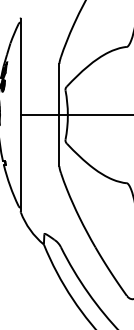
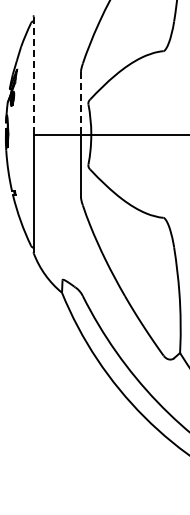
line: (20, 66) -> (33, 75), solid -> dashed
line: (59, 89) -> (80, 103), solid -> dashed

